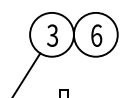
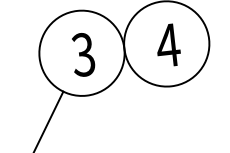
text: (96, 35) -> (168, 45), 6 -> 4

